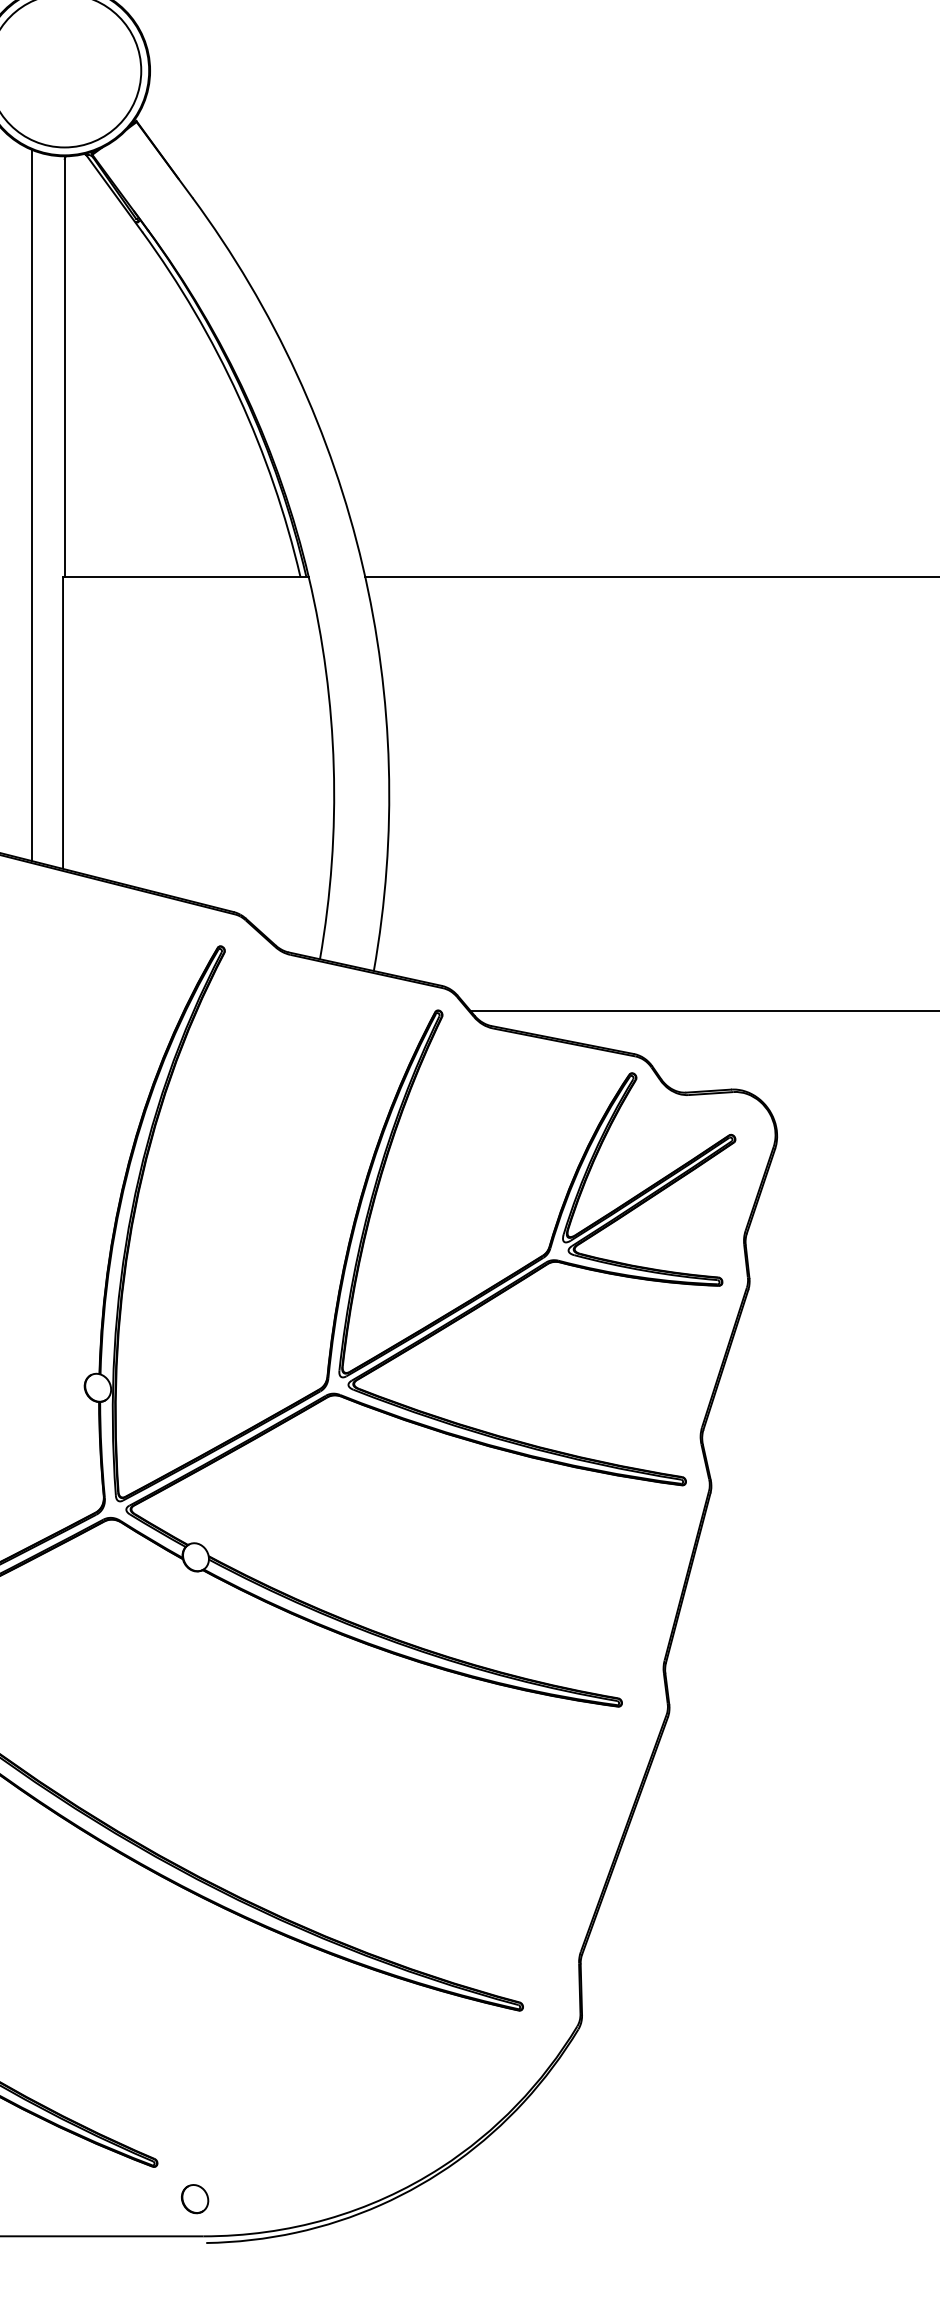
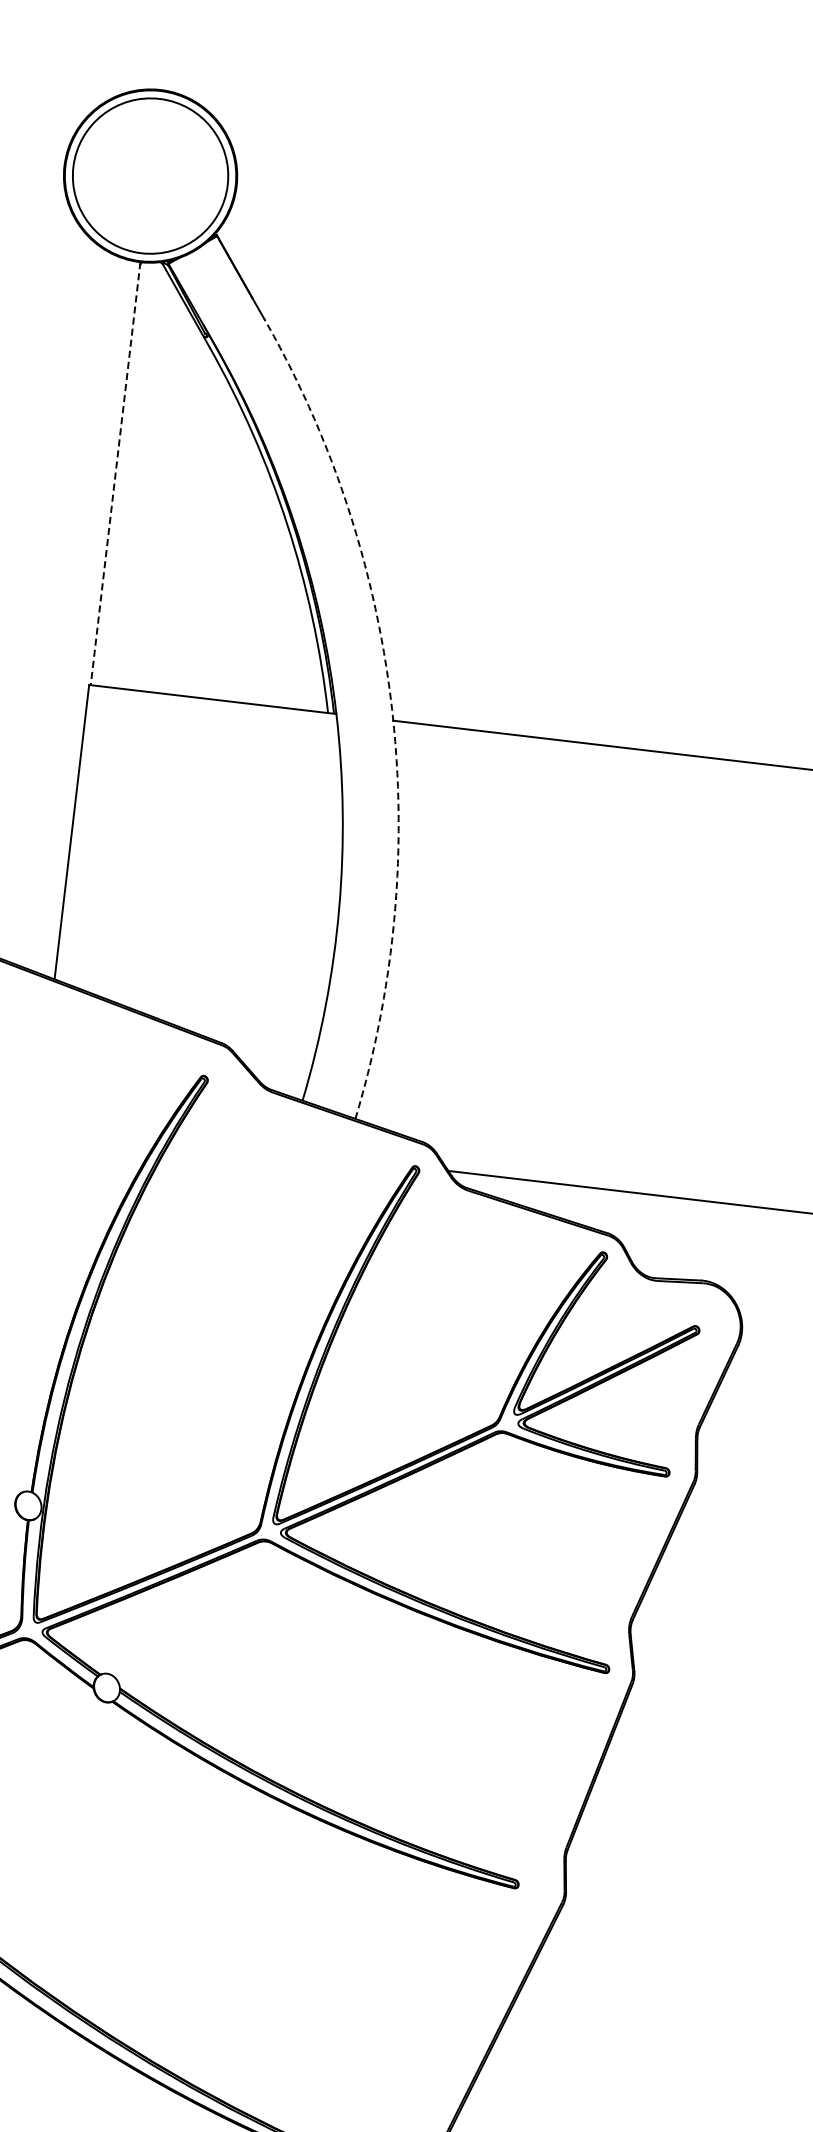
line: (64, 366) -> (115, 473), solid -> dashed
line: (32, 505) -> (66, 609), removed
arc: (362, 565) -> (391, 709), solid -> dashed

